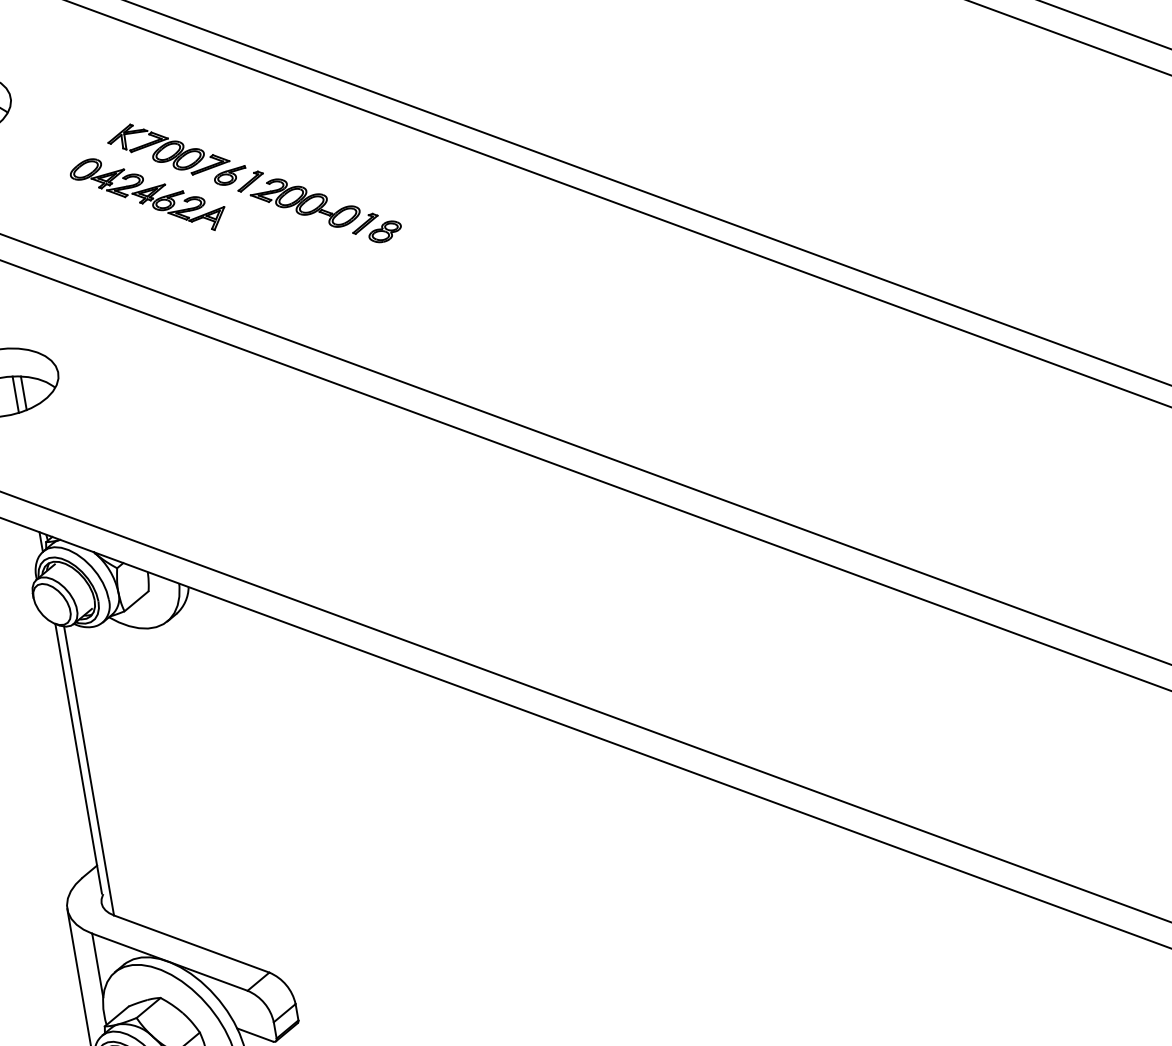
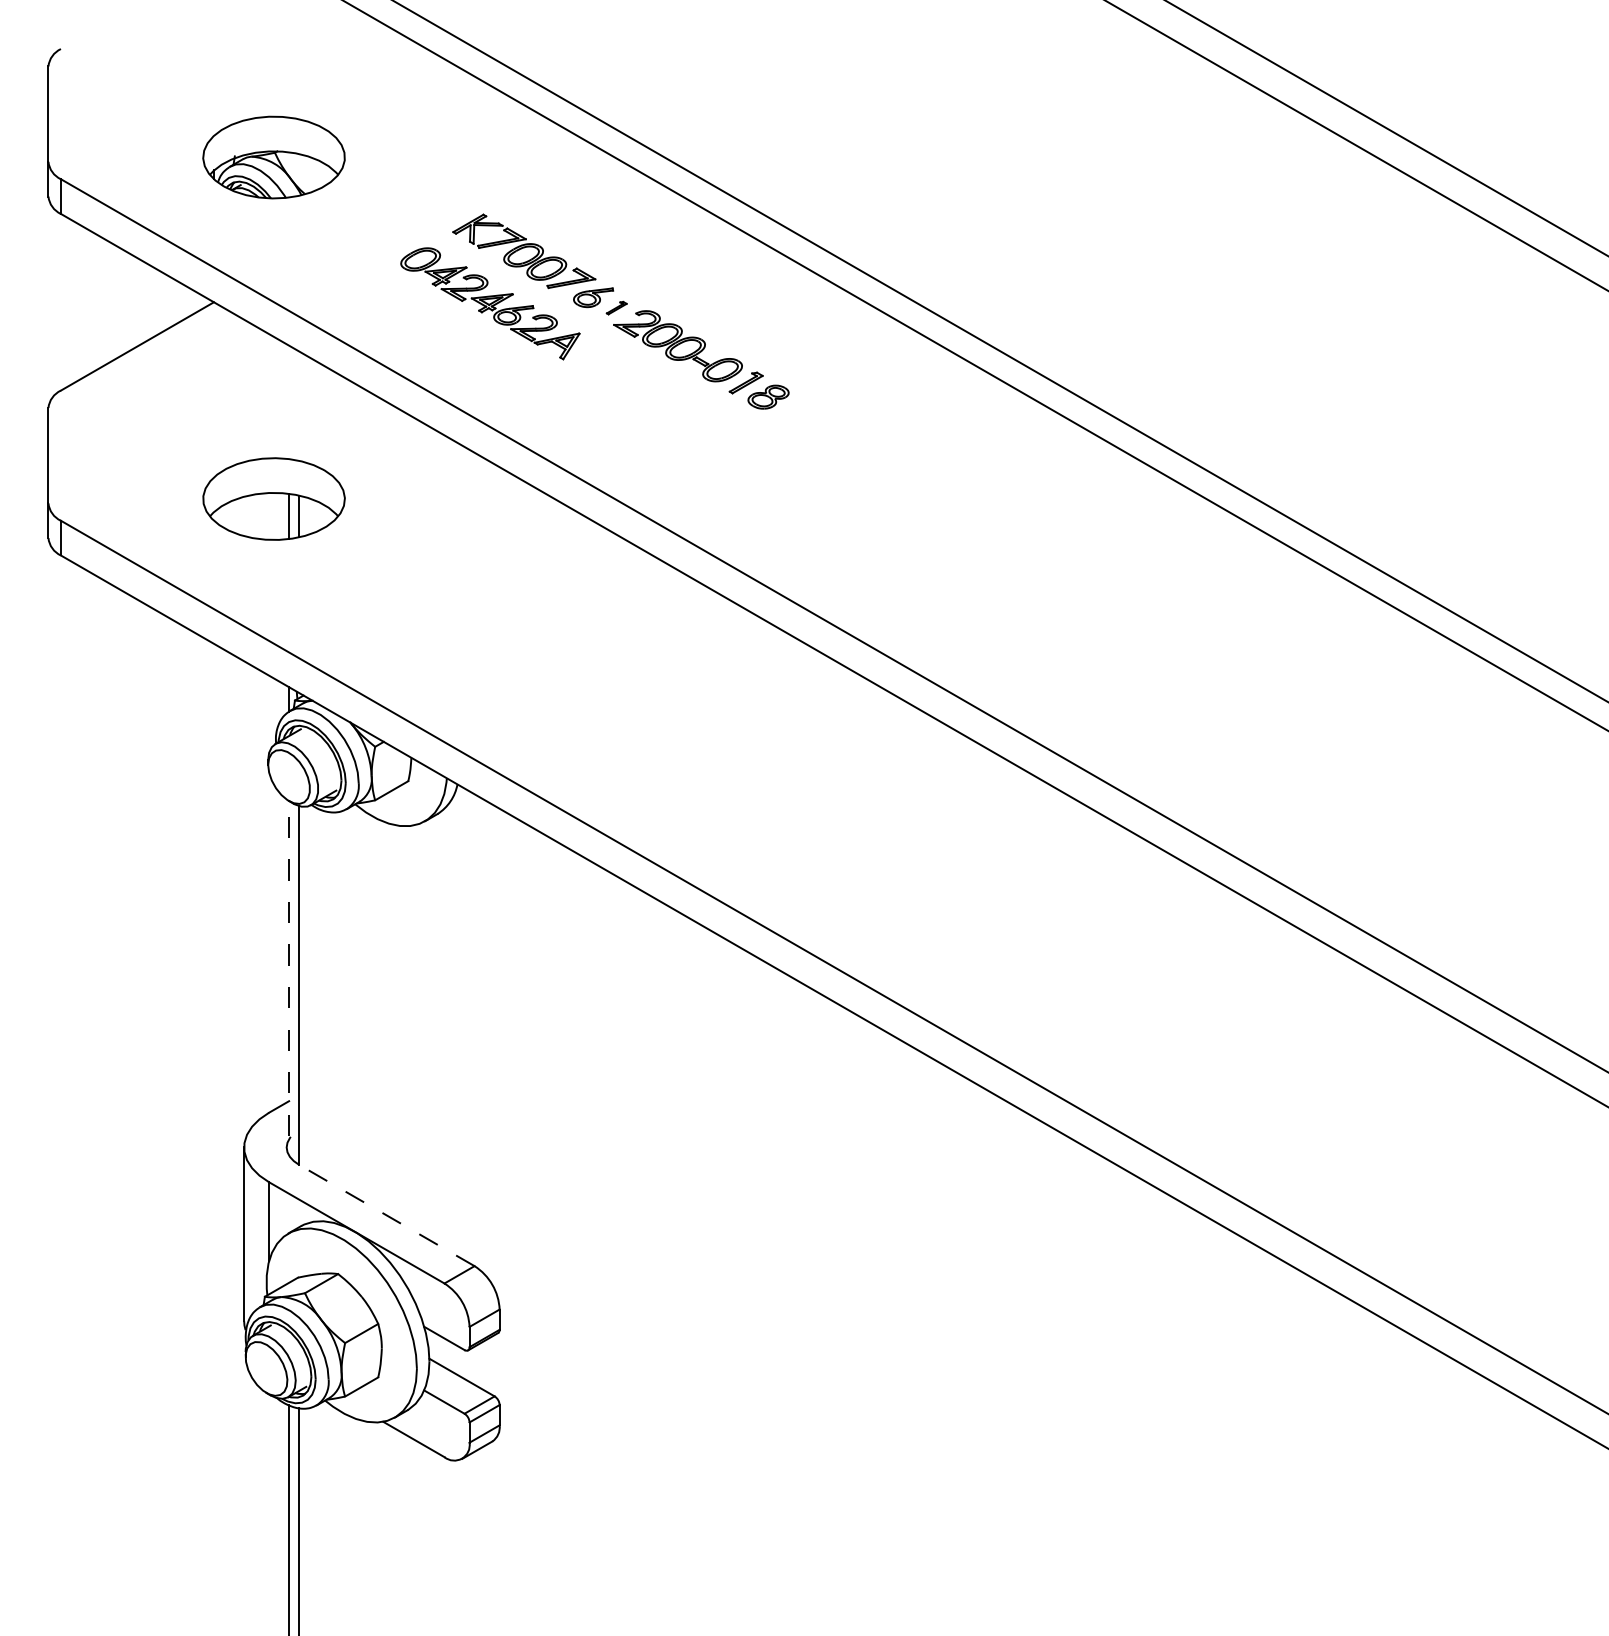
part: (250, 180) -> (616, 307), size x0.6
line: (78, 758) -> (289, 968), solid -> dashed
line: (191, 944) -> (386, 1215), solid -> dashed

